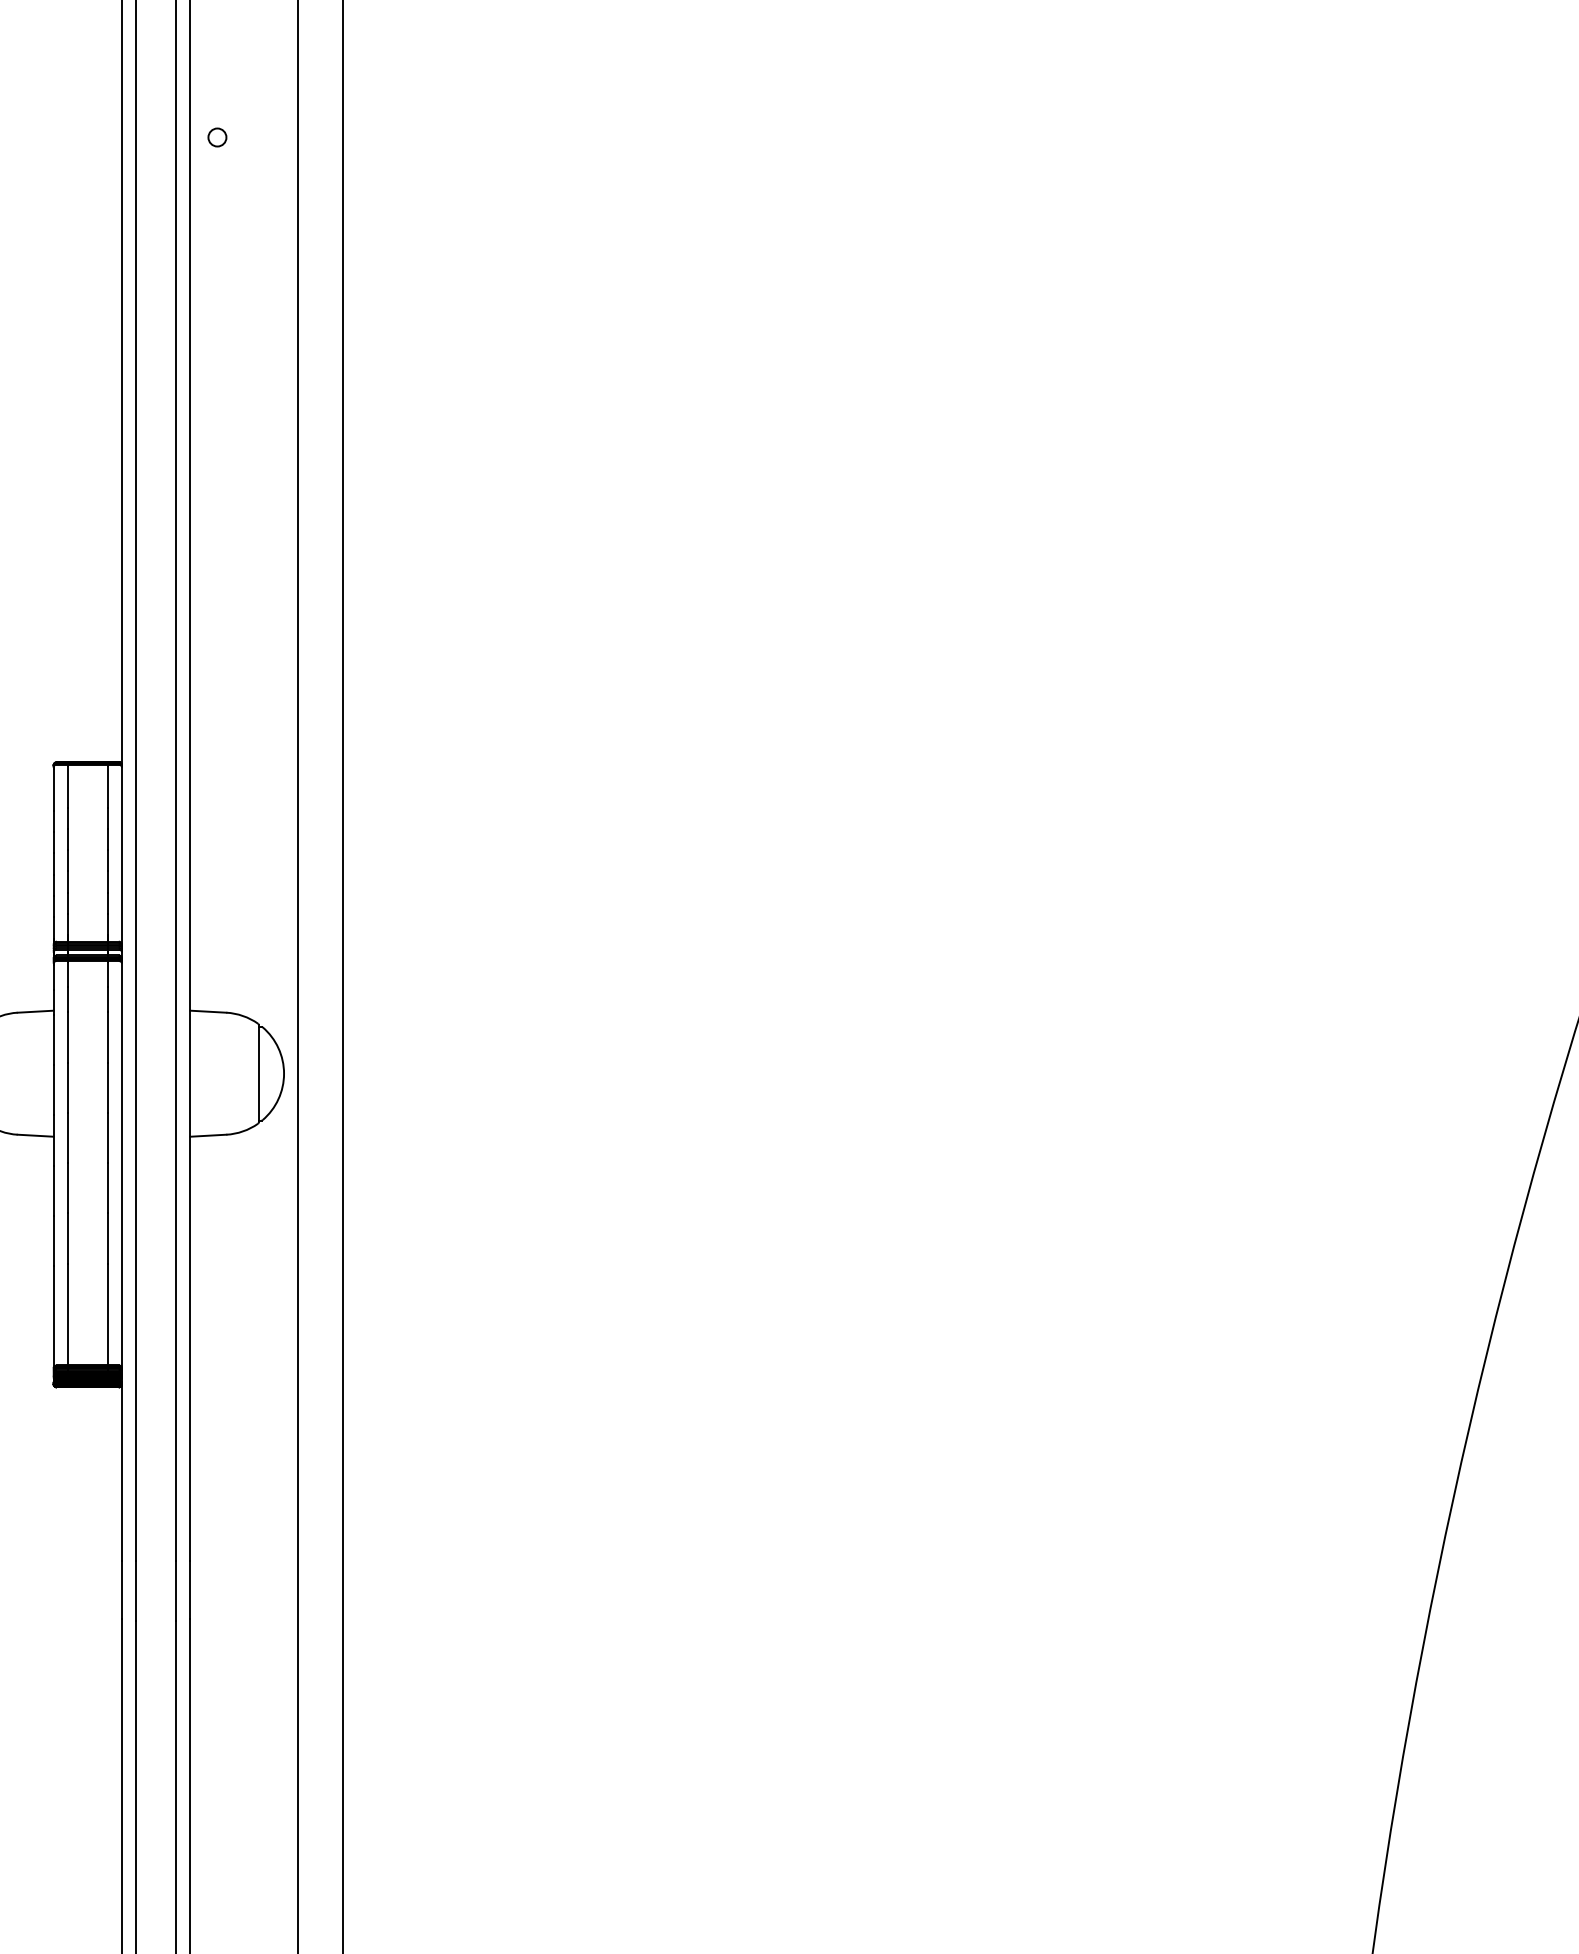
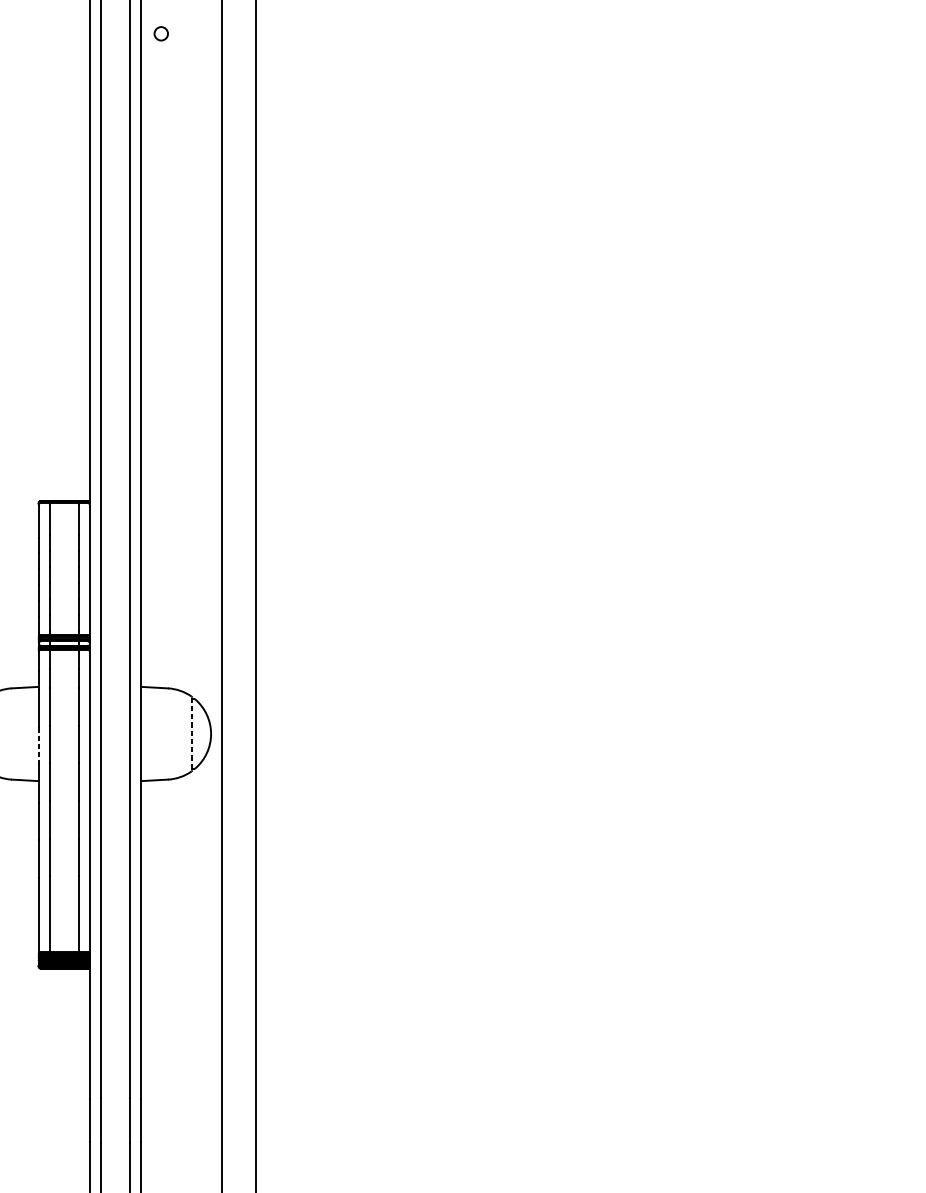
line: (258, 1073) -> (191, 733), solid -> dashed
line: (53, 1090) -> (38, 746), solid -> dashed

